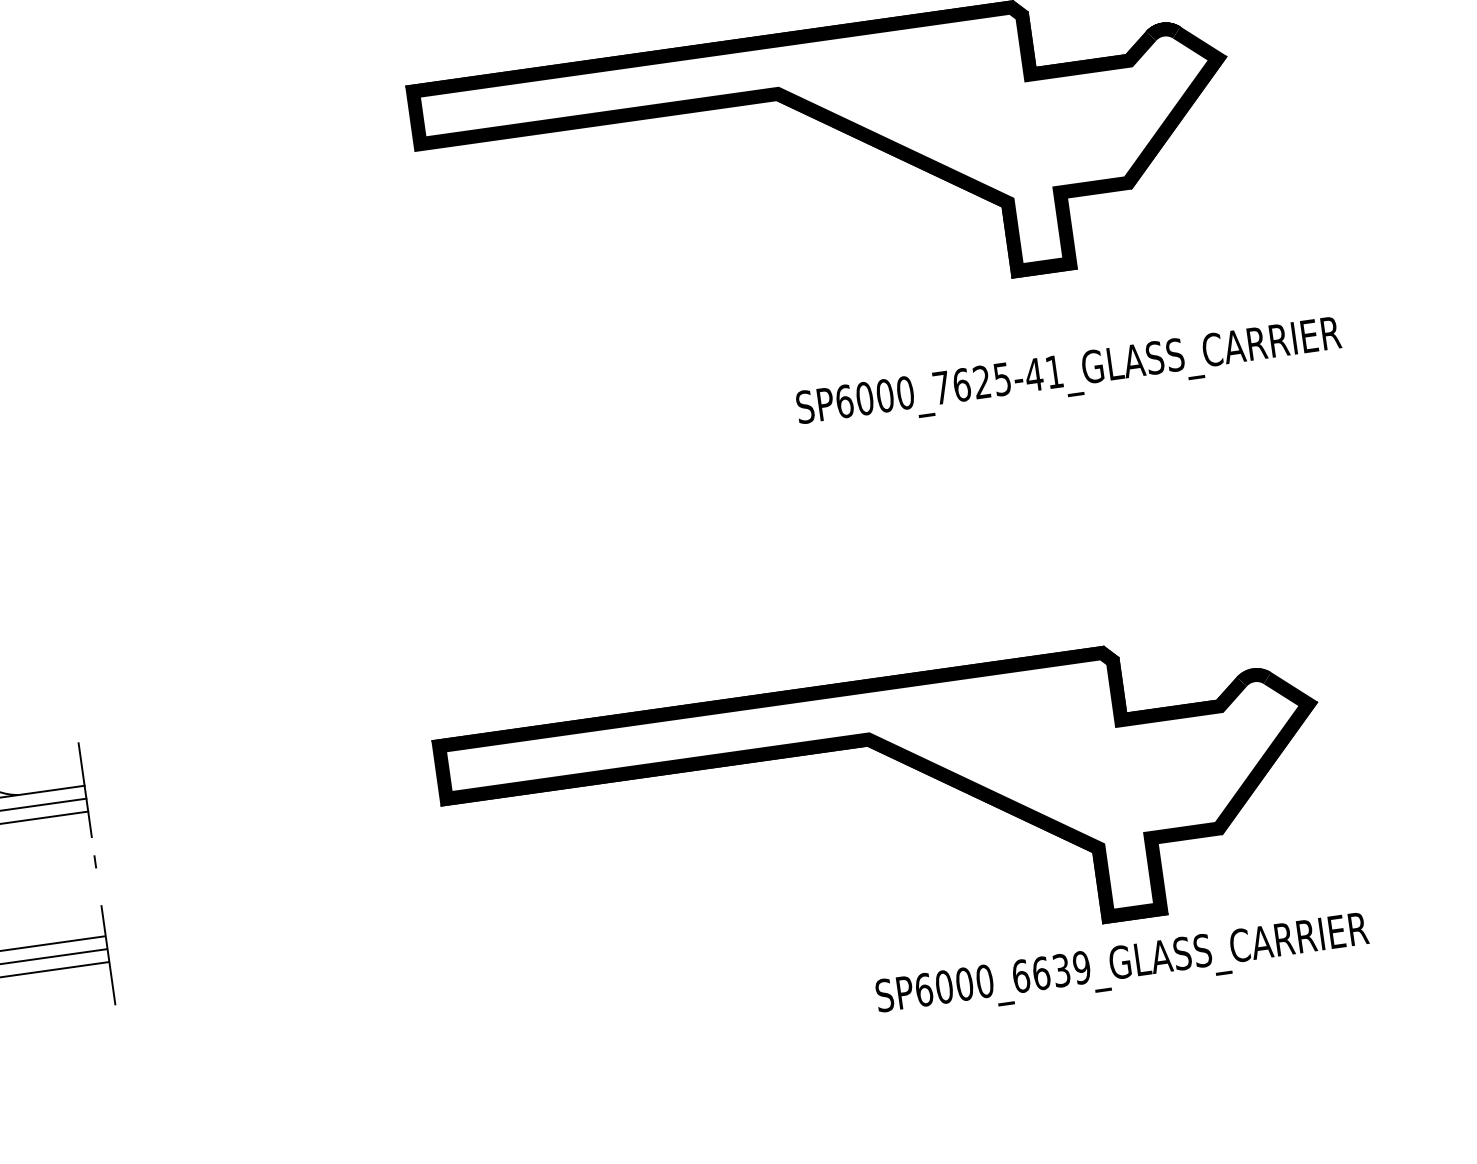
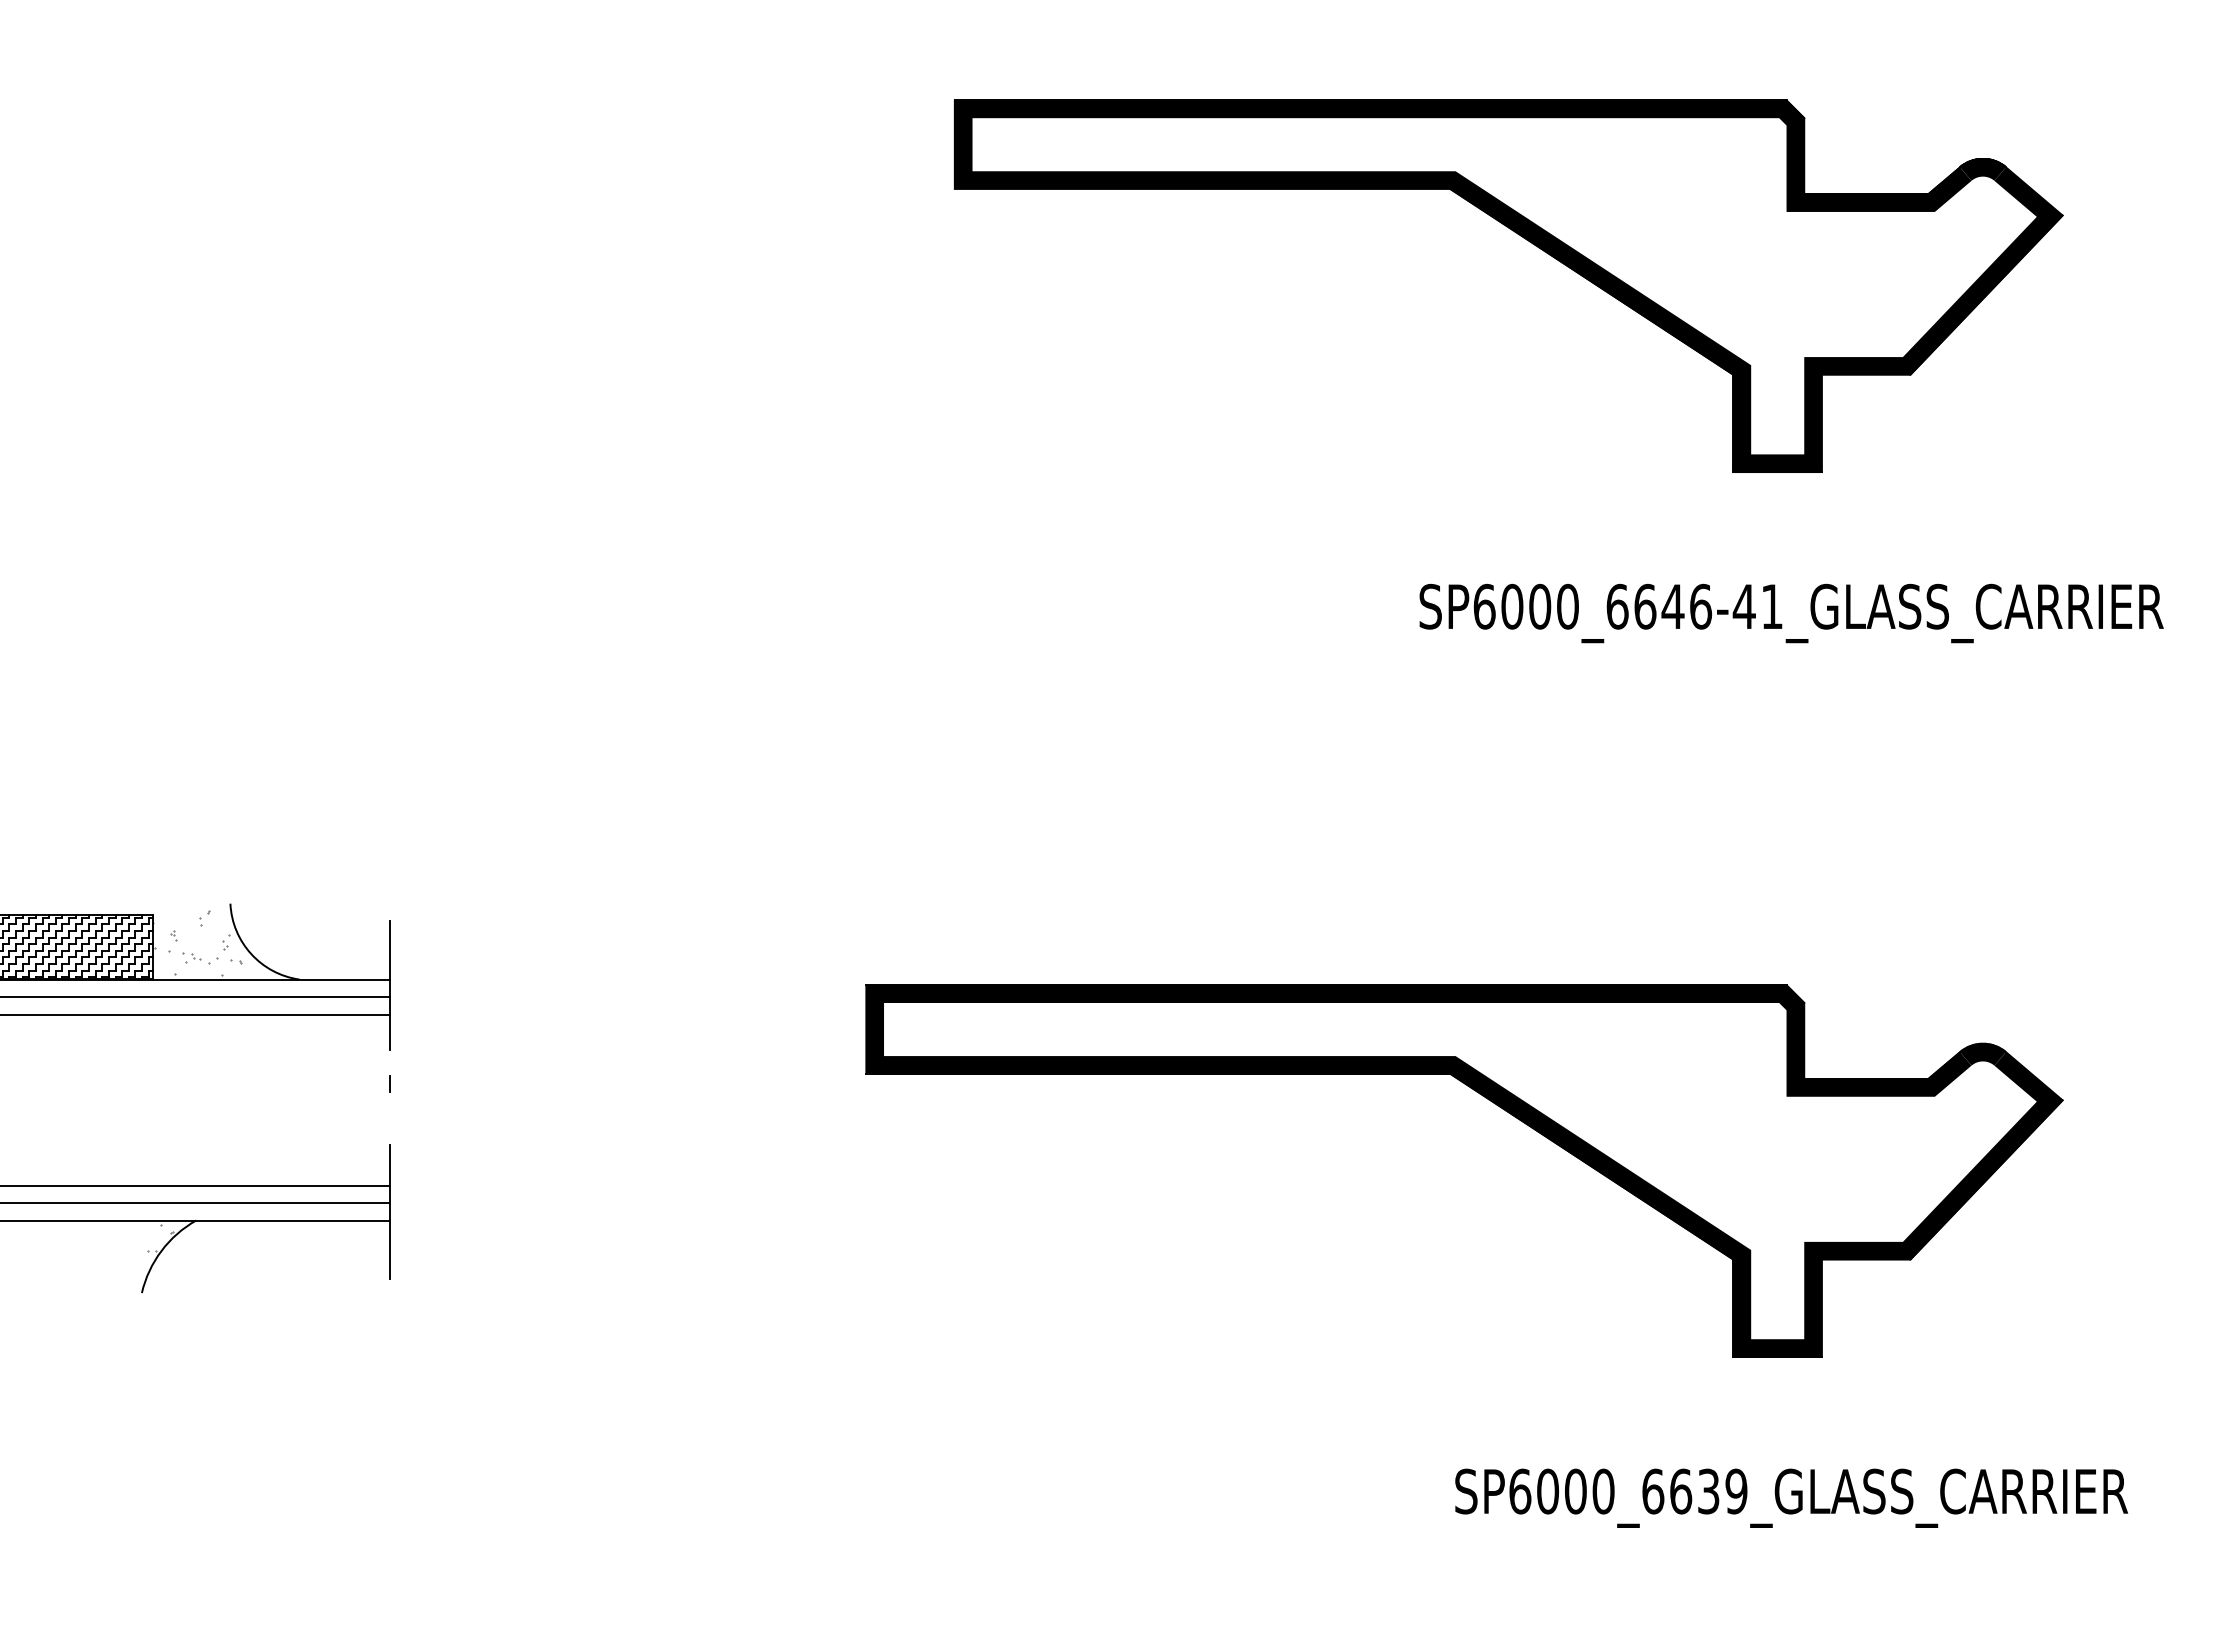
text: (972, 383) -> (1659, 606), SP6000_7625-41_GLASS_CARRIER -> SP6000_6646-41_GLASS_CARRIER
text: (1122, 966) -> (1791, 1497), moved

